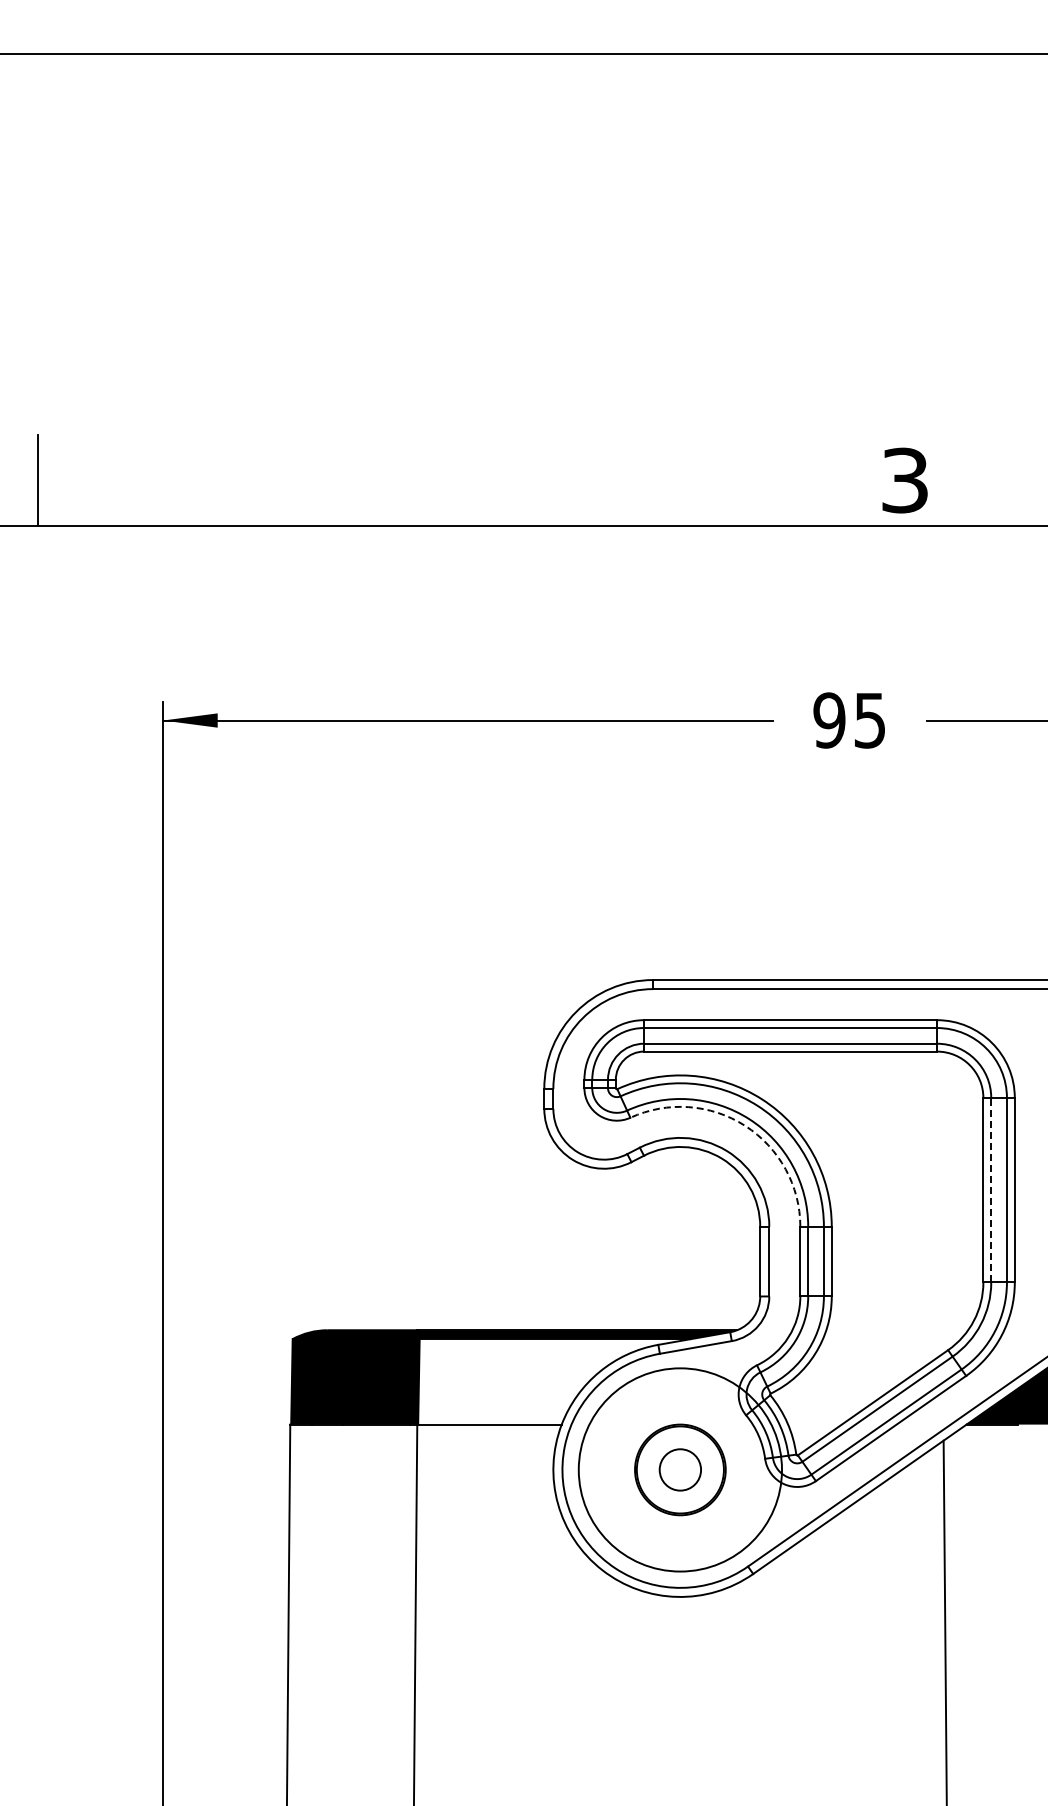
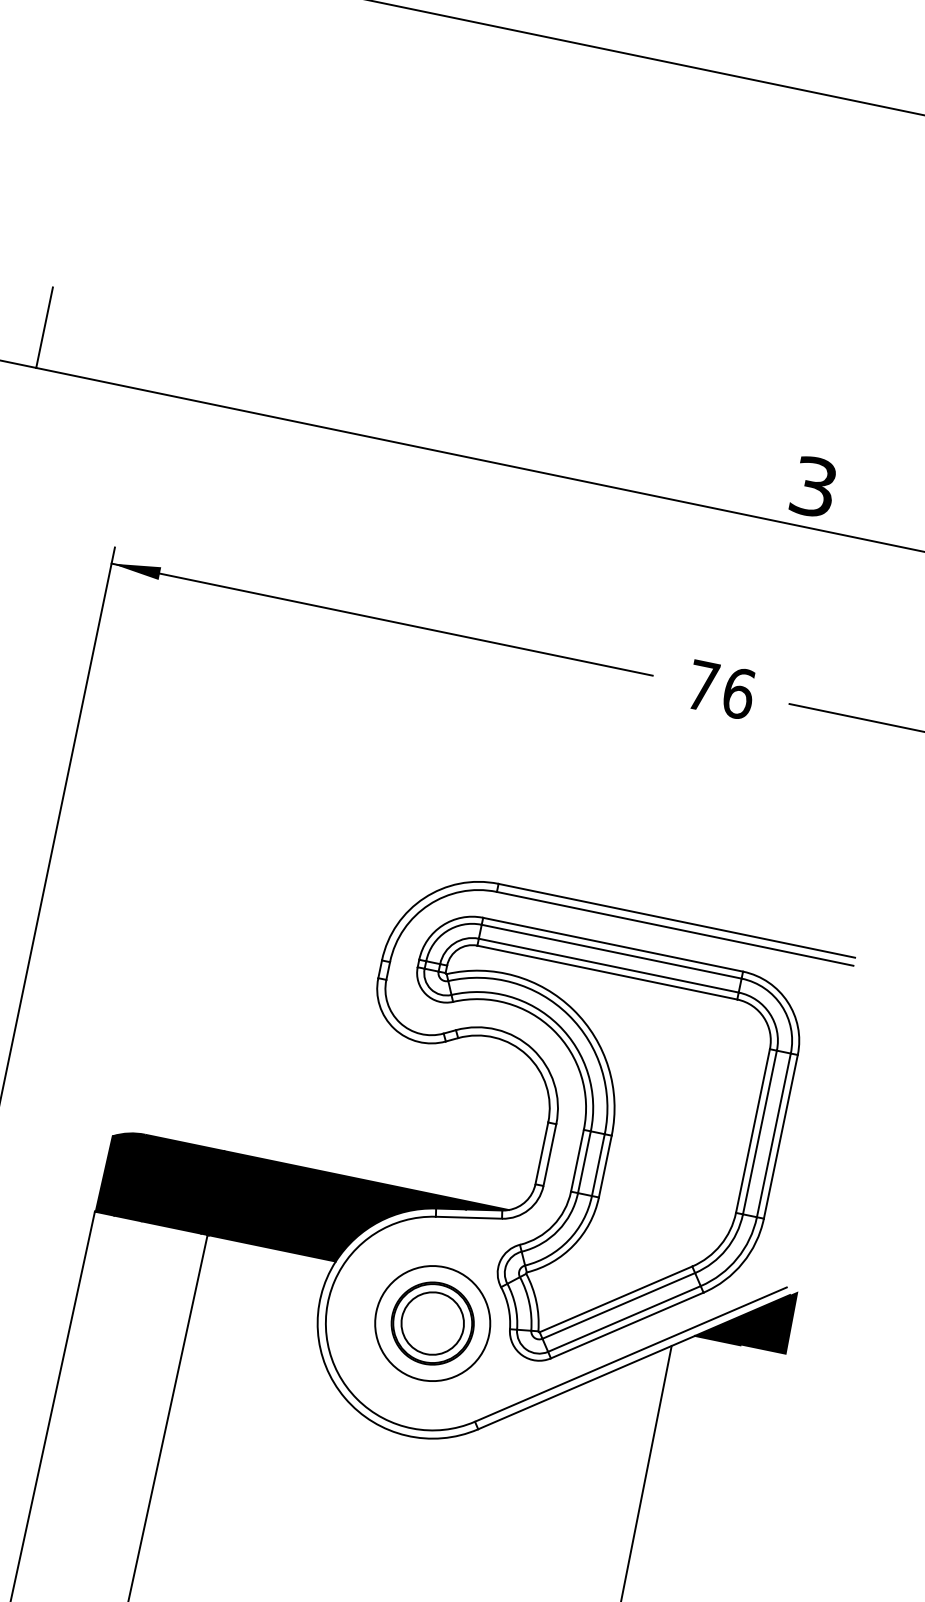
text: (849, 720) -> (720, 689), 95 -> 76
arc: (745, 1125) -> (553, 1029), dashed -> solid
line: (991, 1189) -> (760, 1131), dashed -> solid
fill: (554, 1381) -> (337, 1221), added
circle: (679, 1469) -> (432, 1323), size x0.62
circle: (679, 1469) -> (432, 1323), size x1.67

